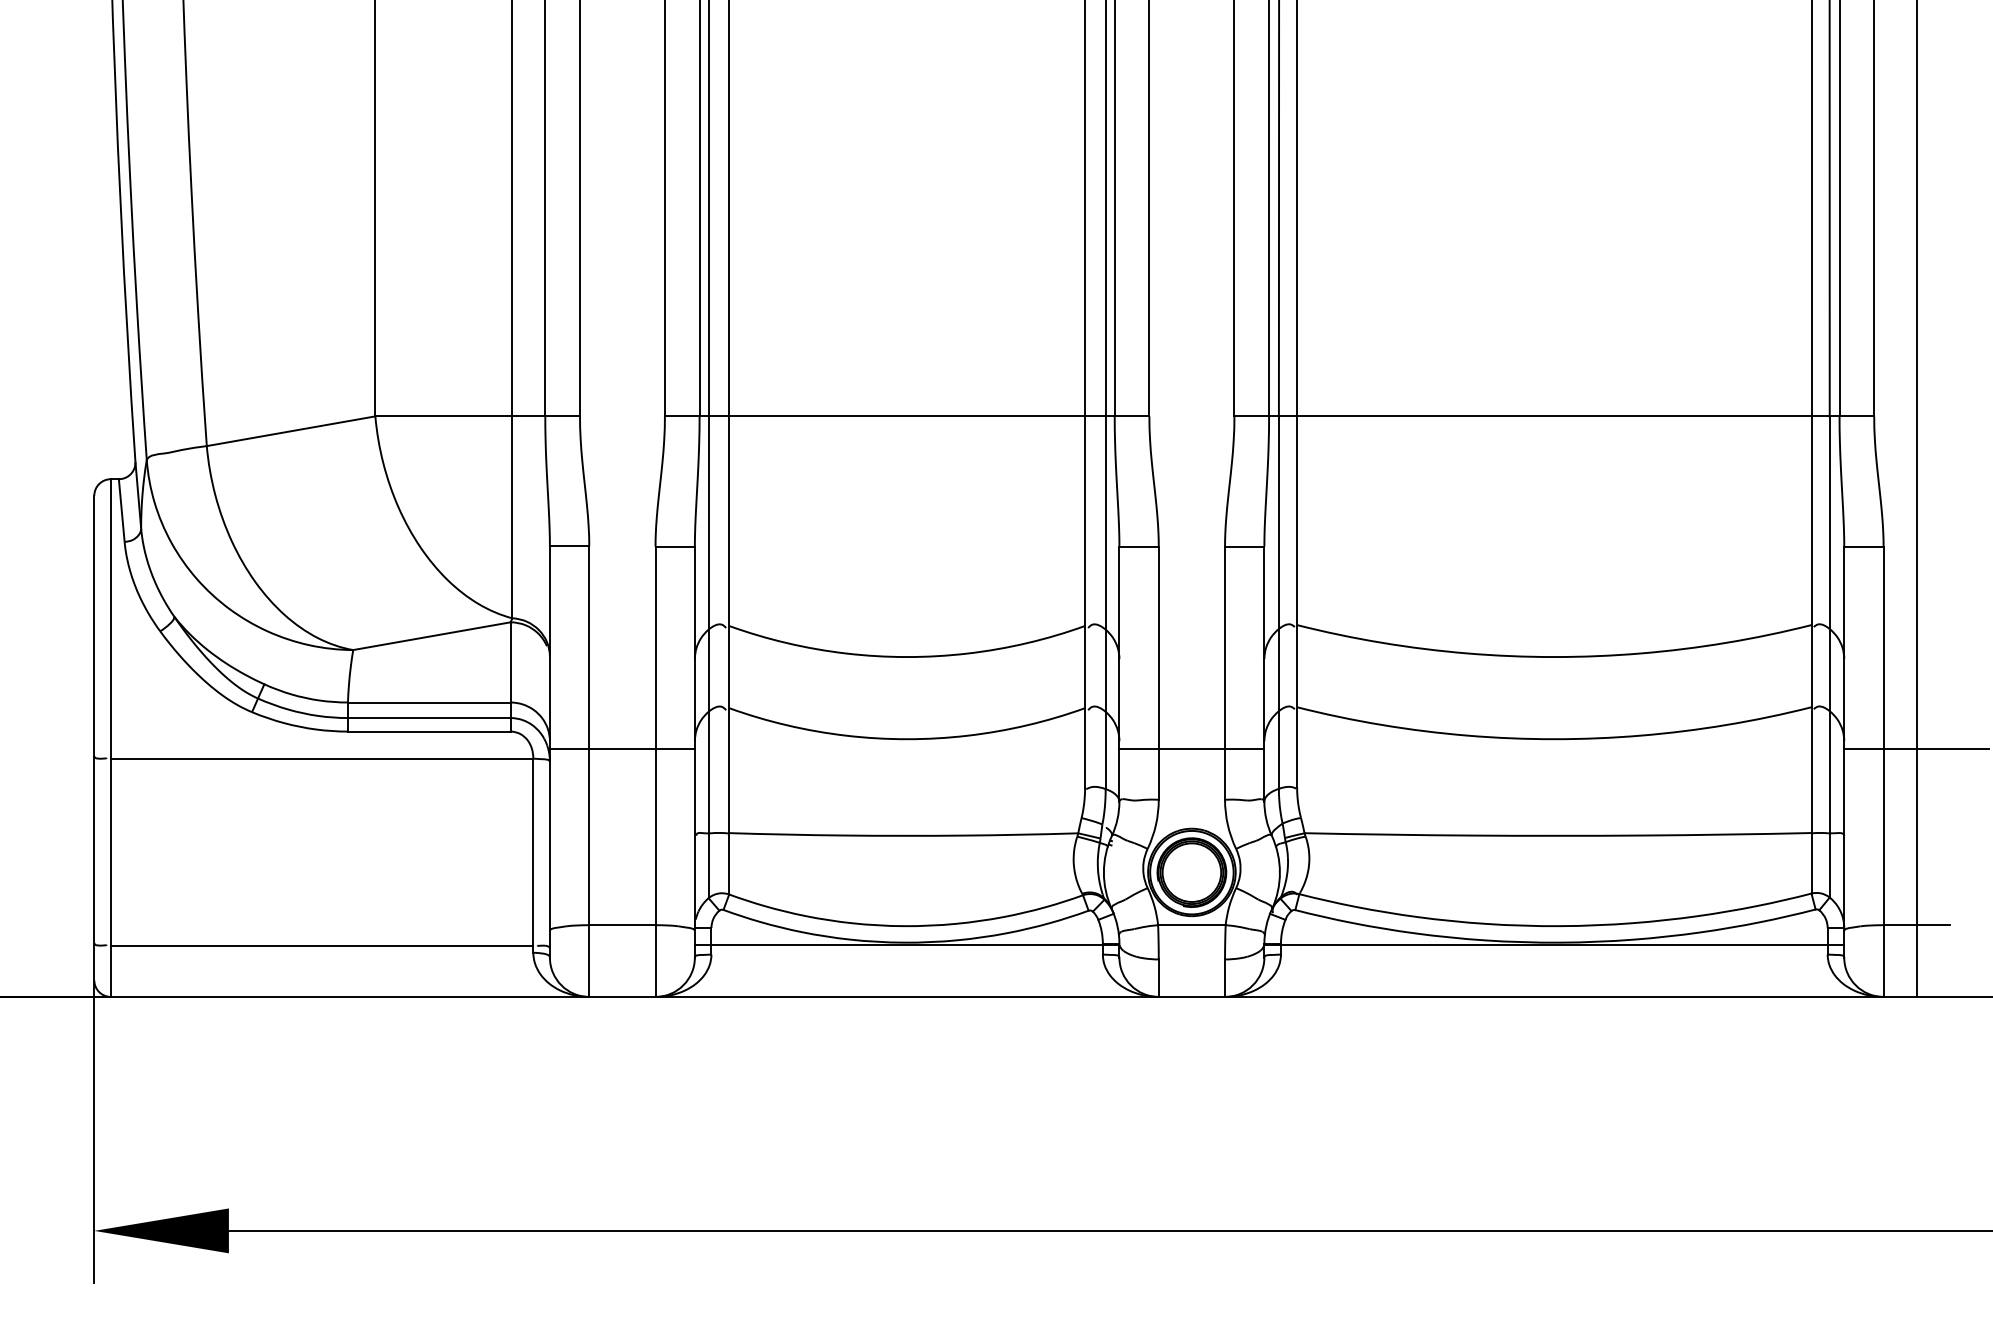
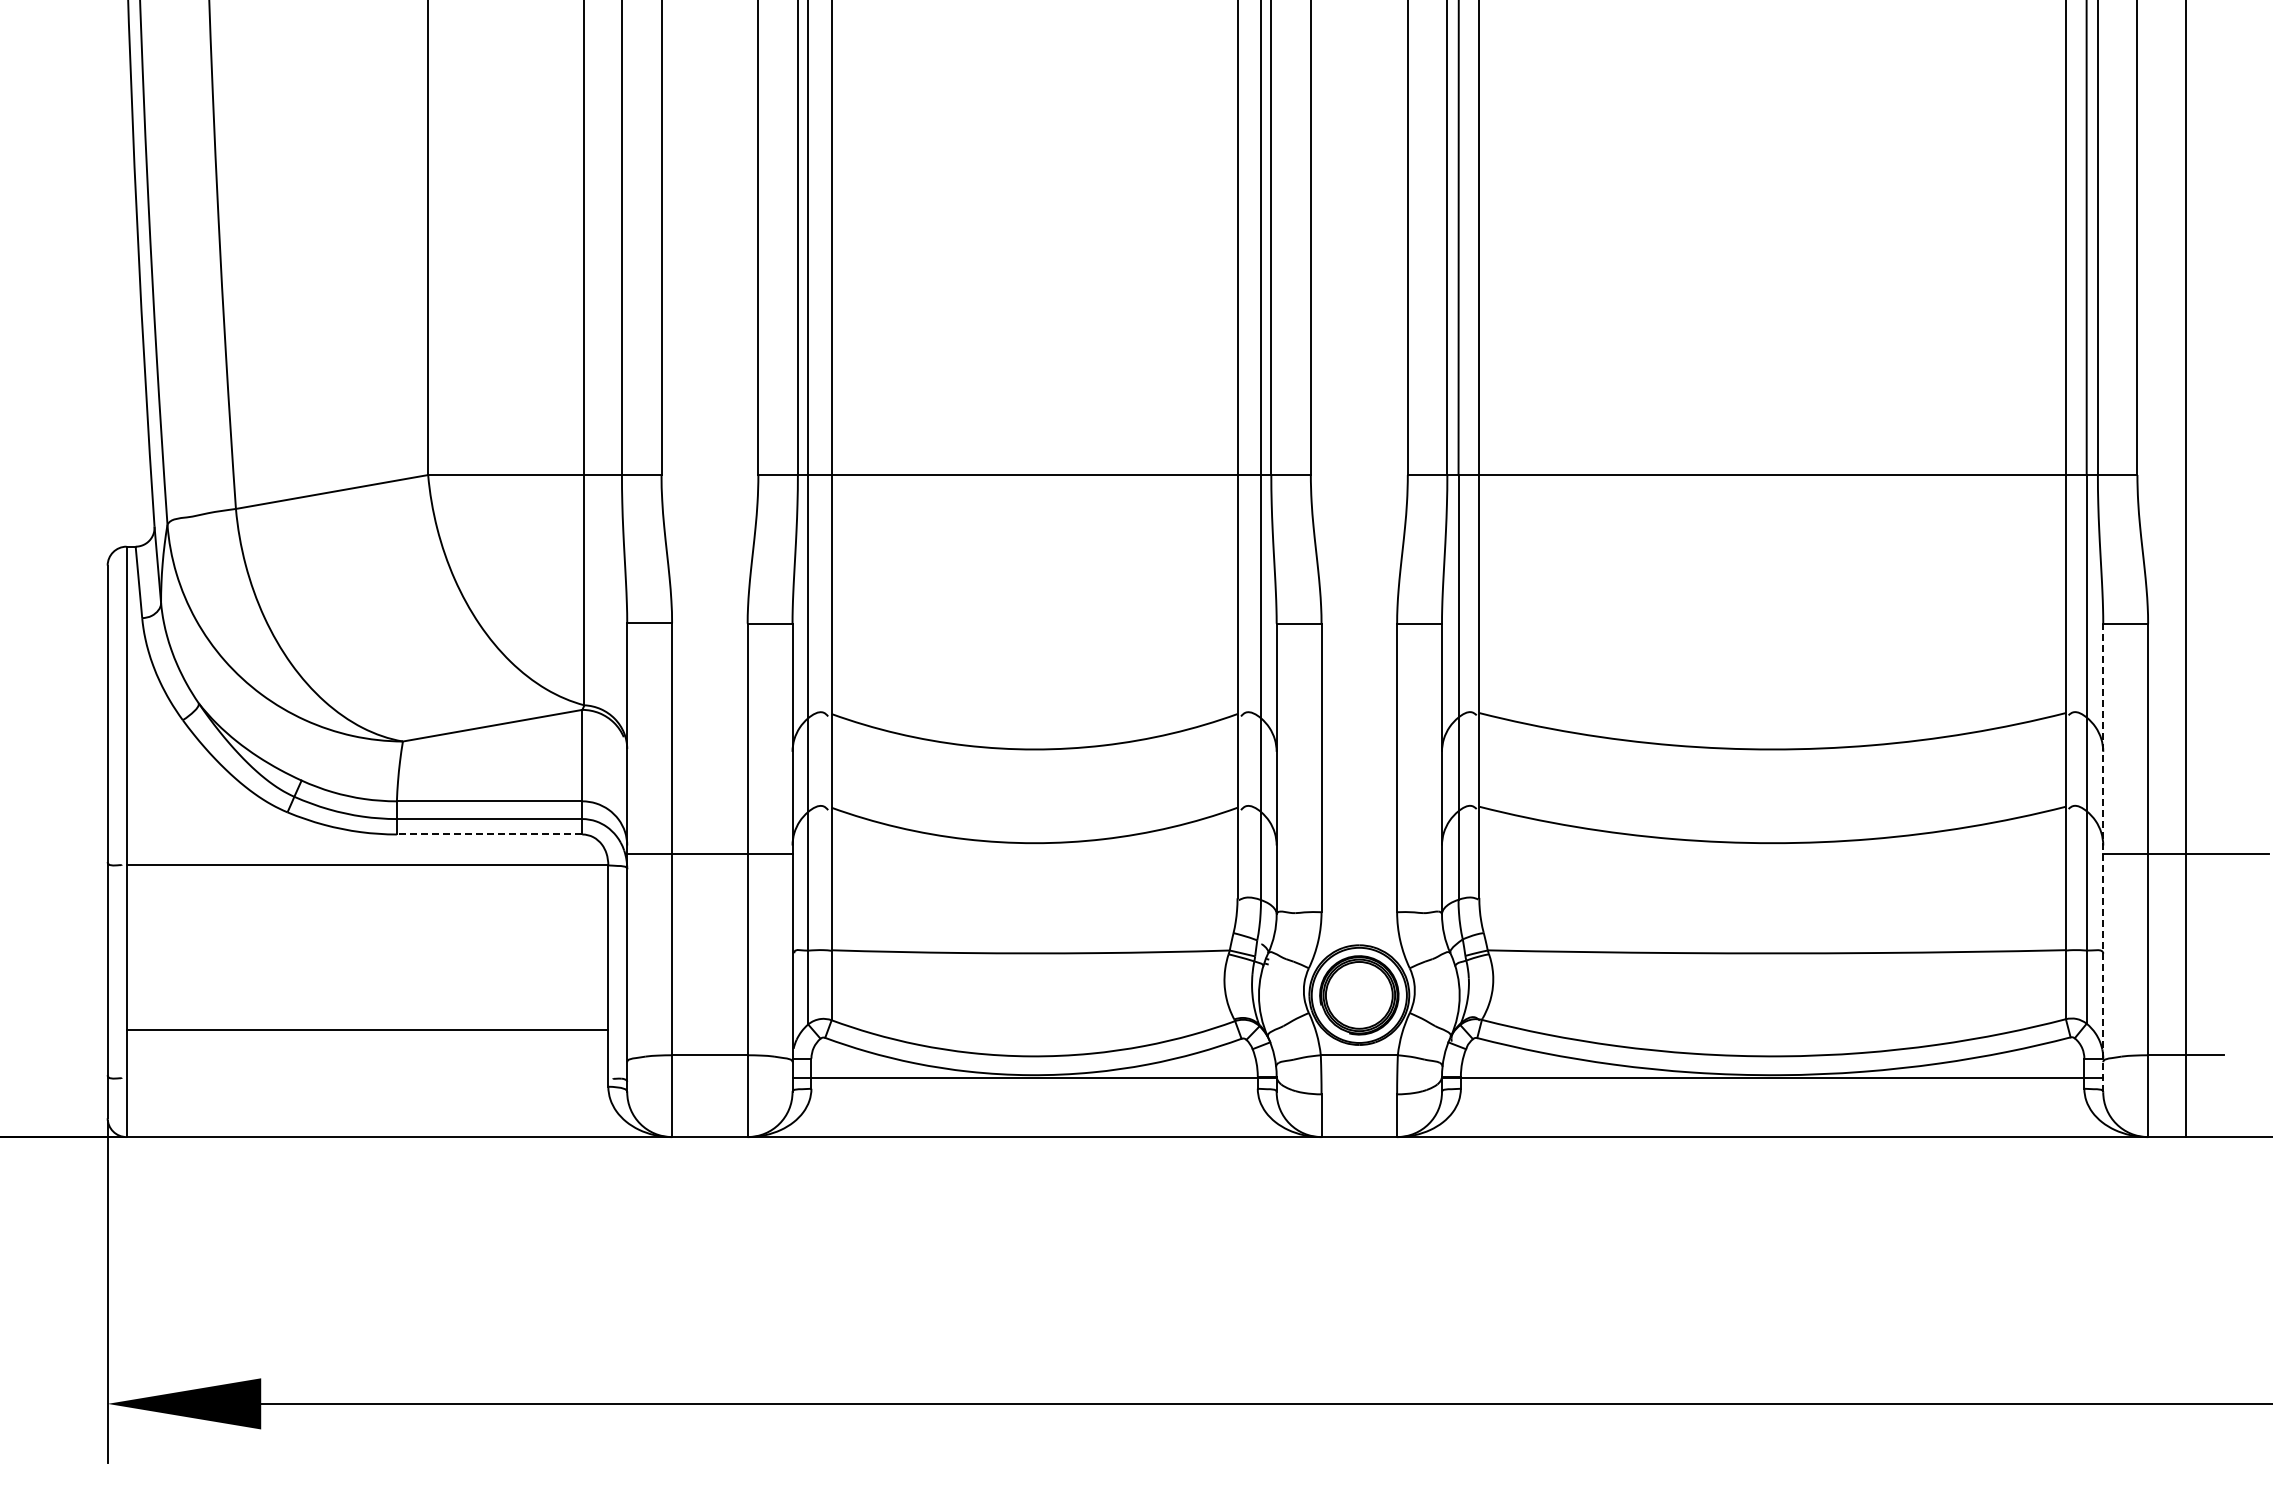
line: (429, 731) -> (489, 834), solid -> dashed
line: (1192, 749) -> (1359, 854), removed
line: (1844, 751) -> (2103, 857), solid -> dashed
line: (322, 945) -> (367, 1029), moved

